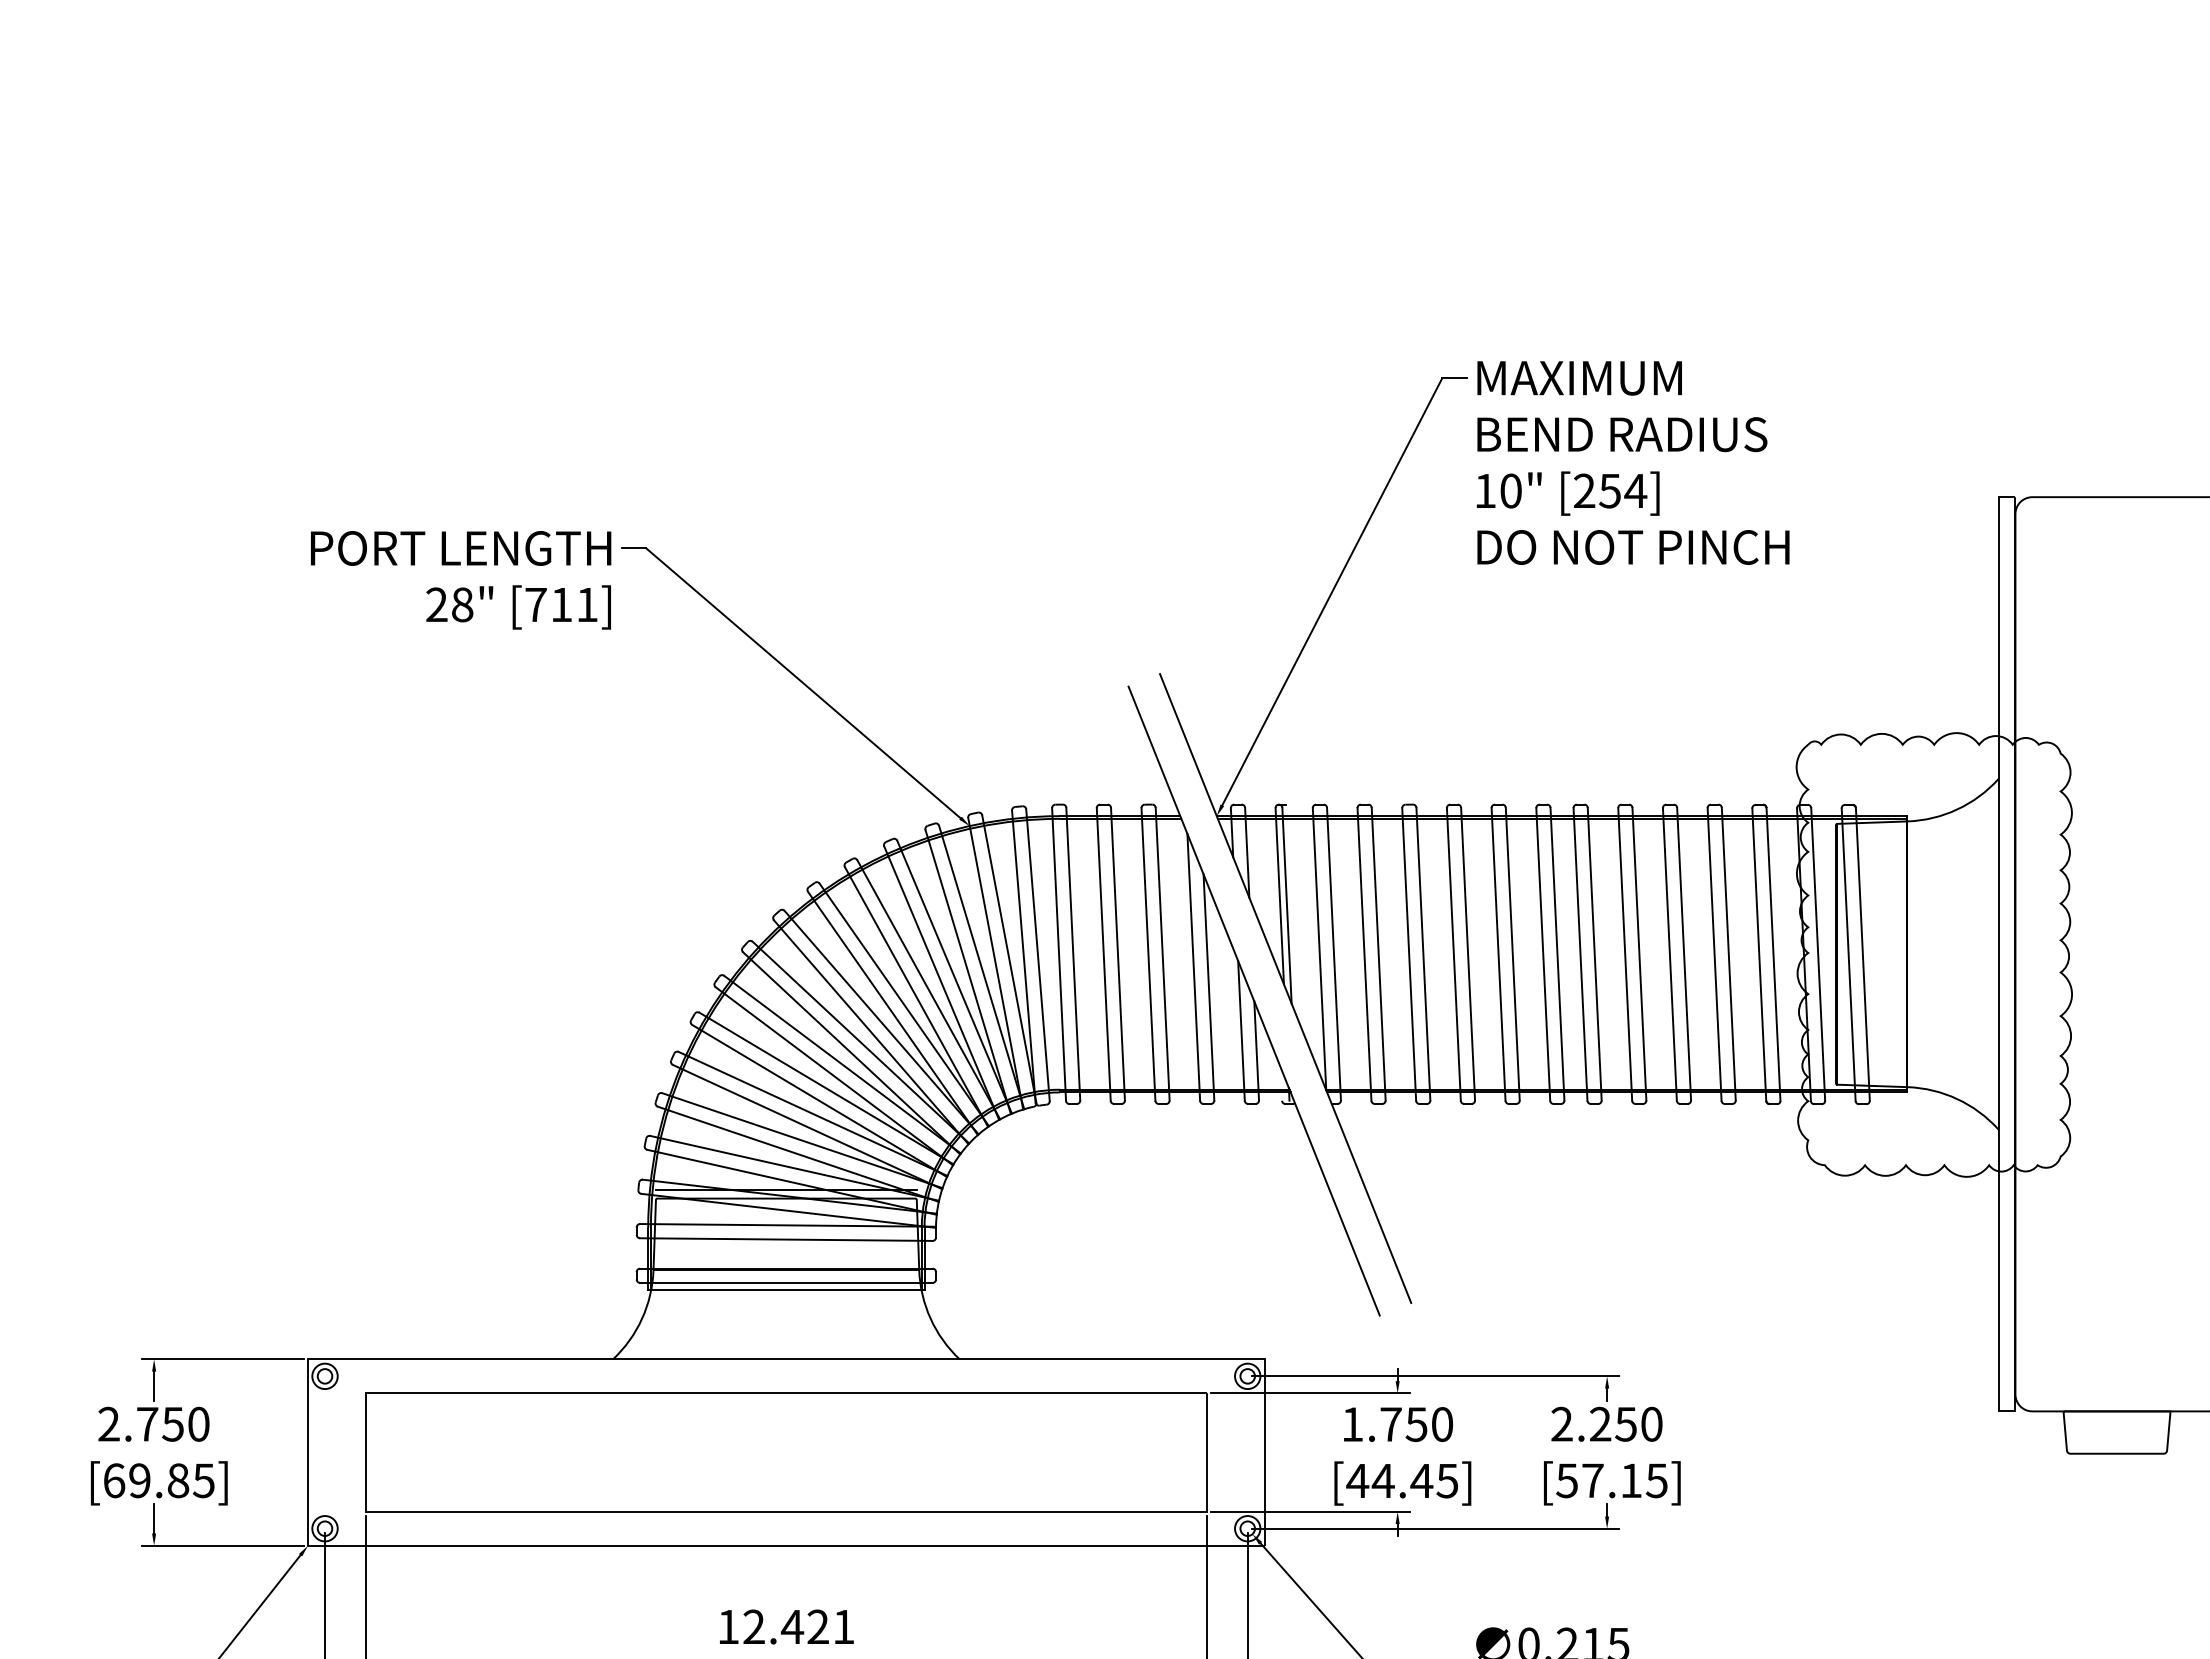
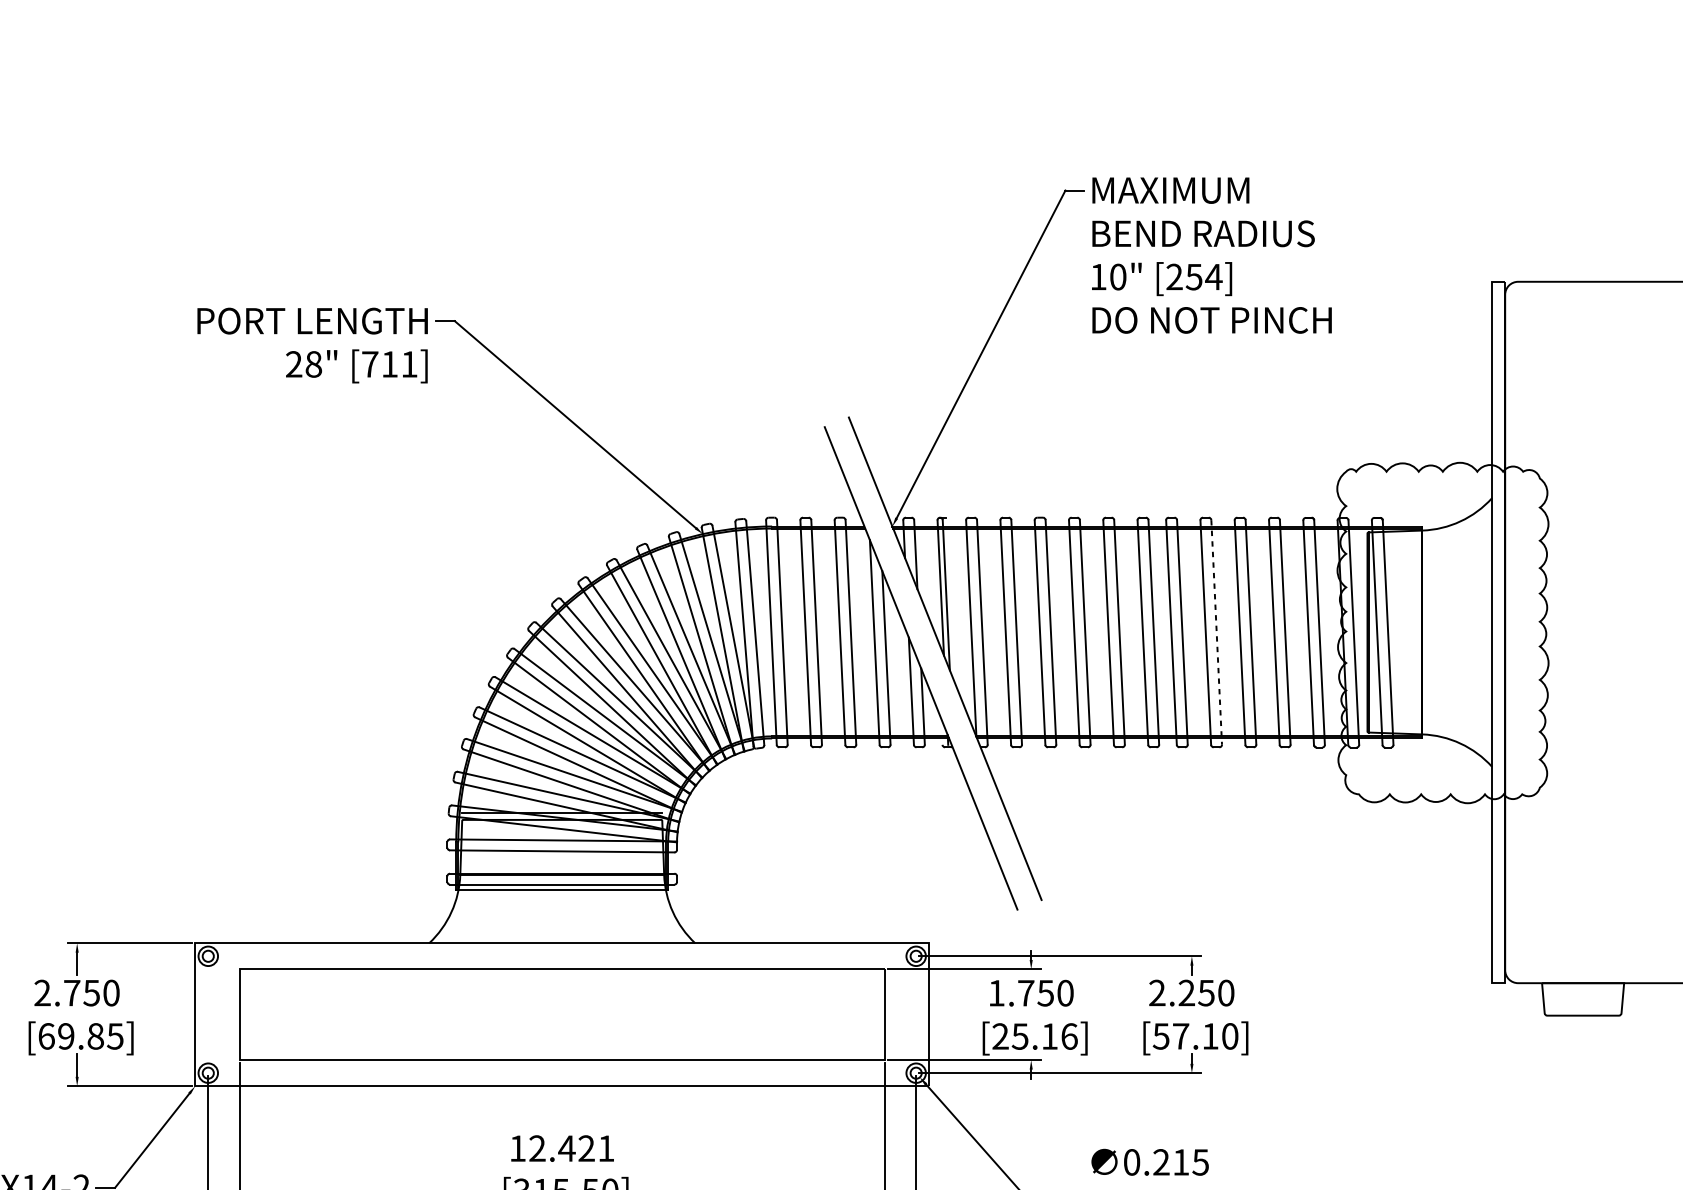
line: (1639, 954) -> (1216, 632), solid -> dashed
text: (1402, 1480) -> (1034, 1036), [44.45] -> [25.16]
text: (1656, 1480) -> (1229, 1036), [57.15] -> [57.10]

